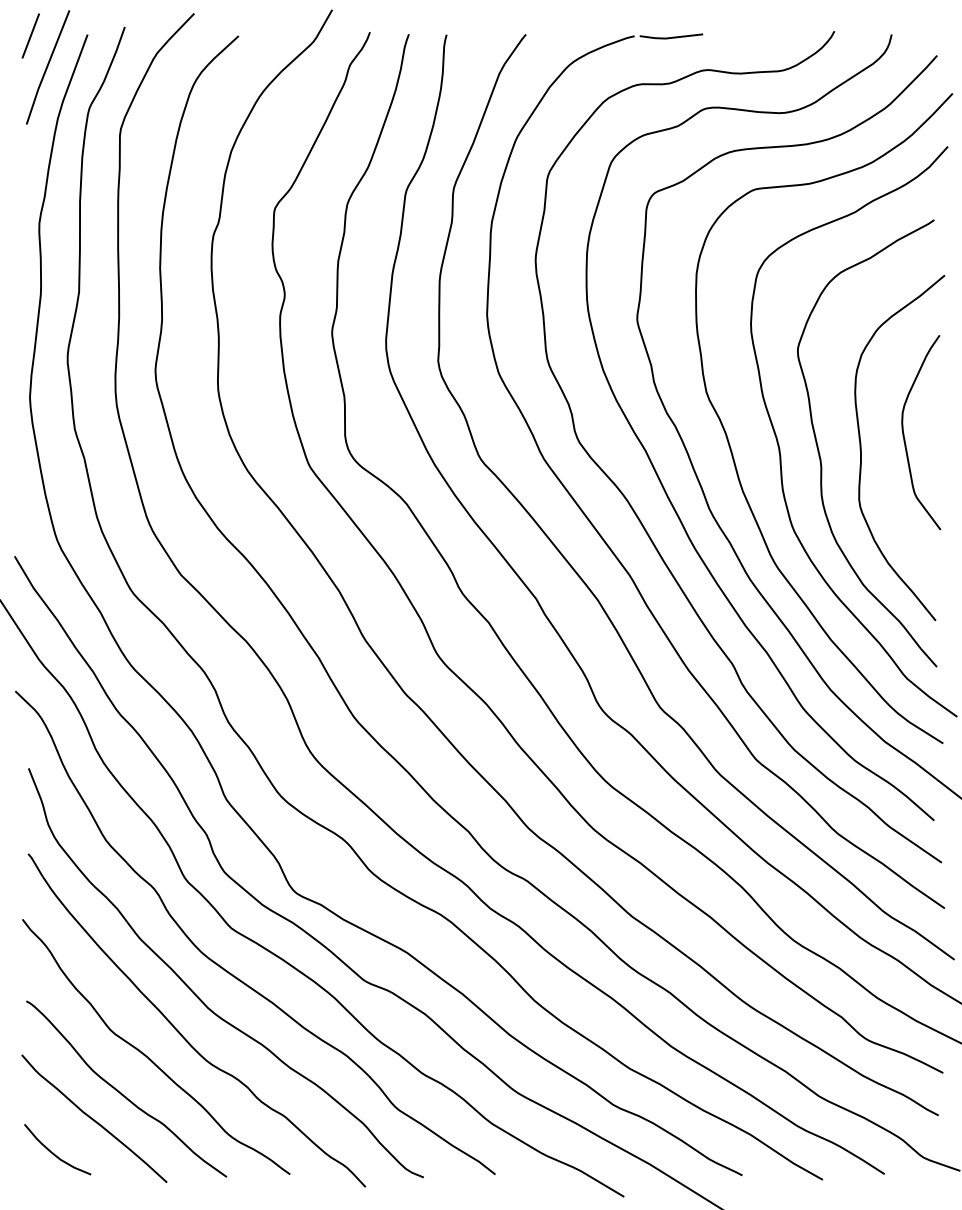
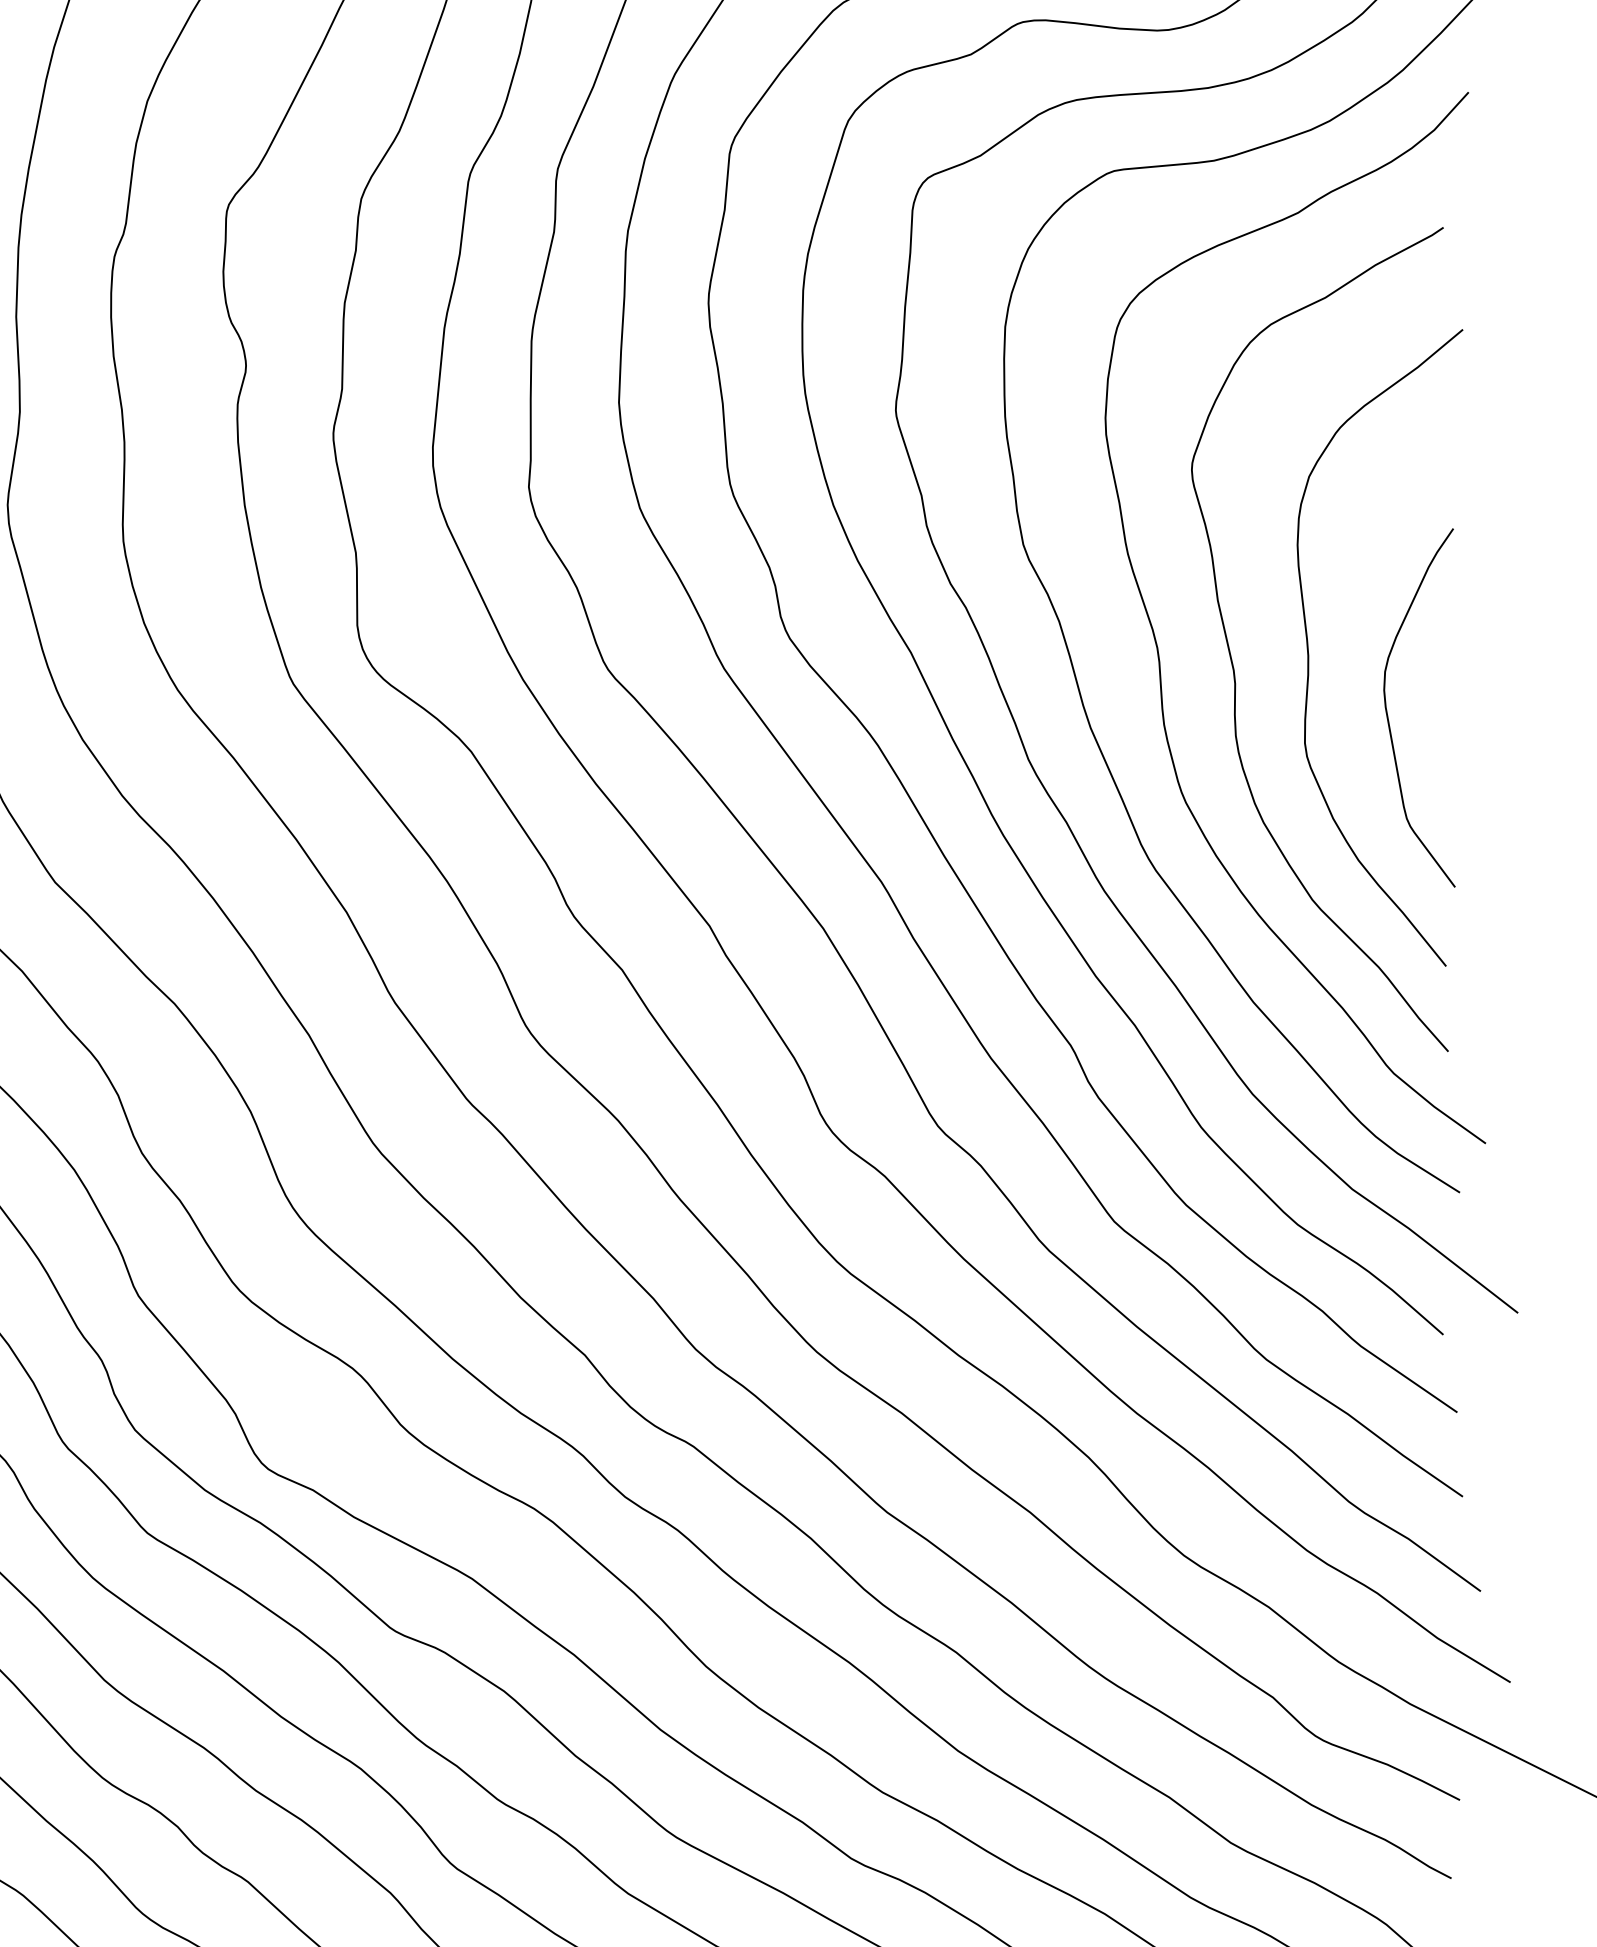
curve: (904, 433) -> (1388, 709), moved

